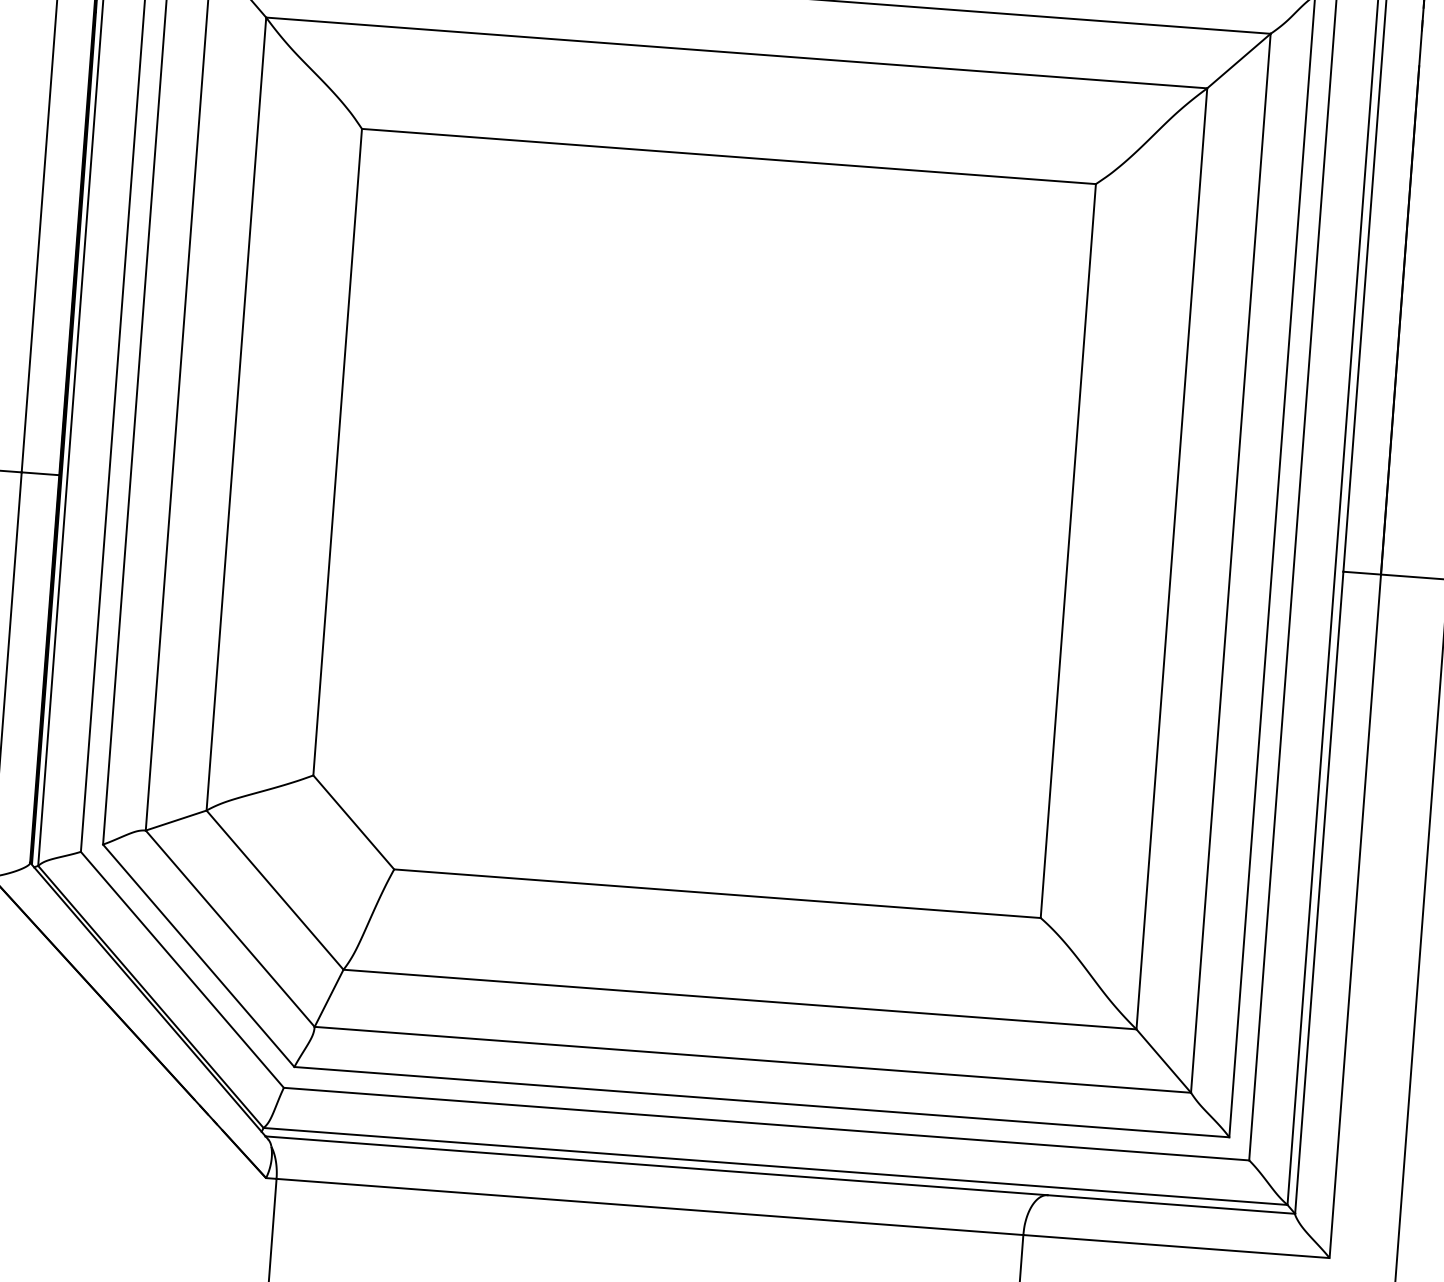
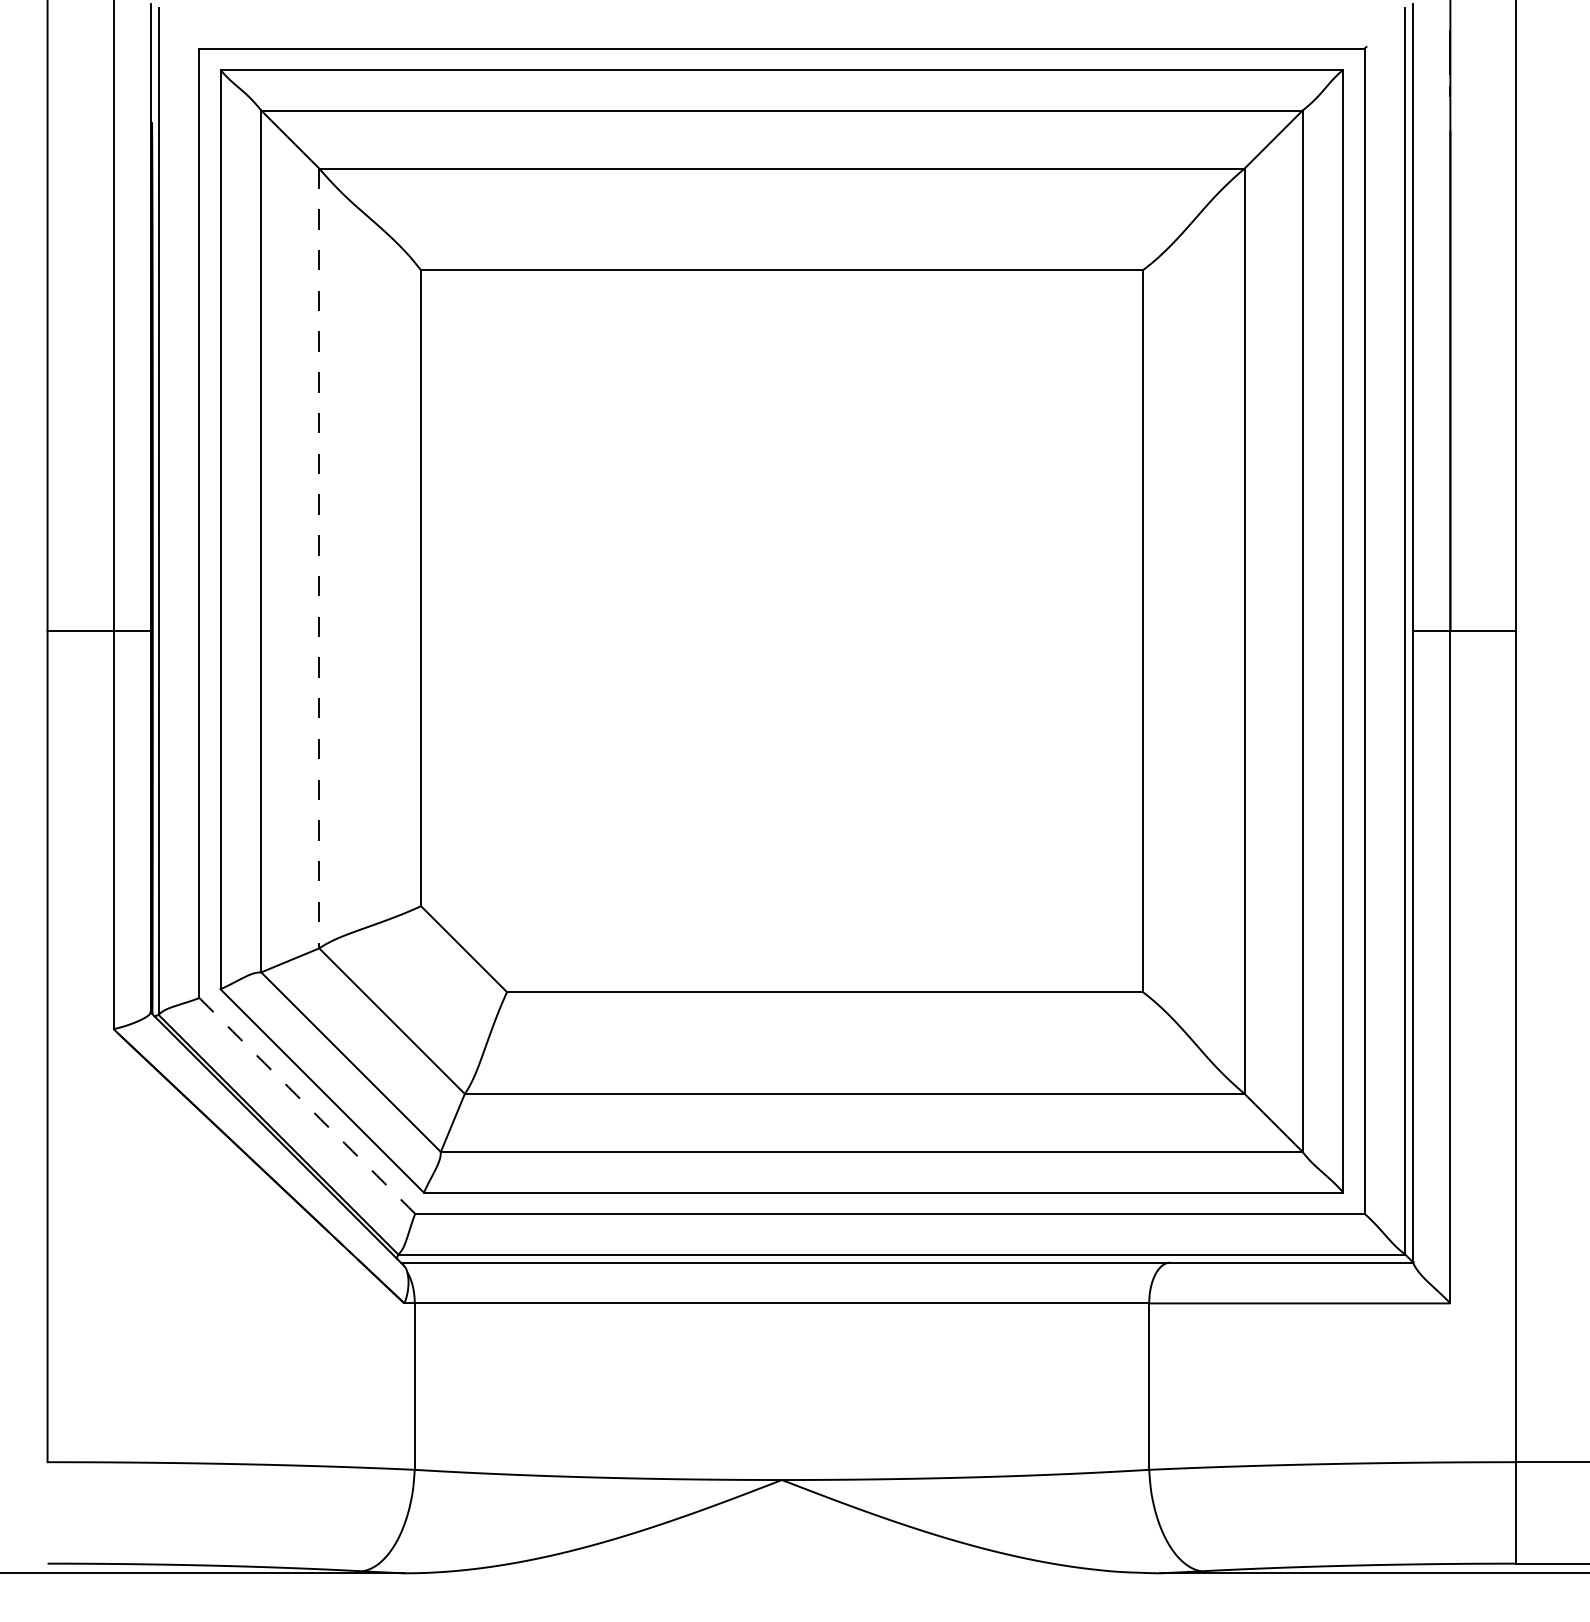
line: (236, 414) -> (319, 558), solid -> dashed
line: (182, 969) -> (307, 1105), solid -> dashed

